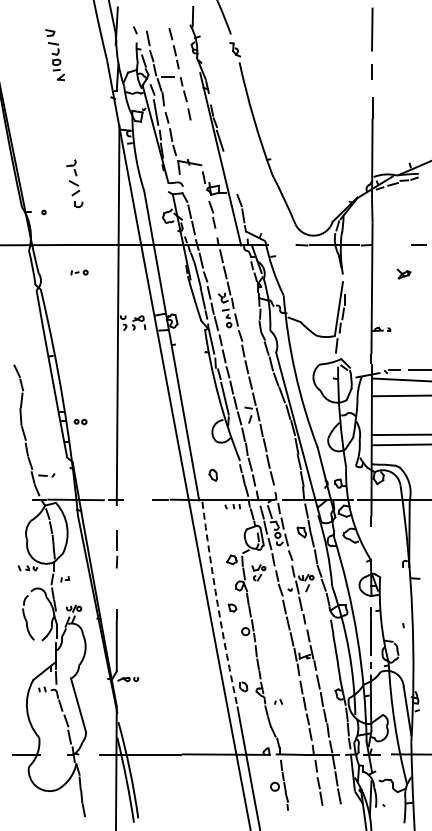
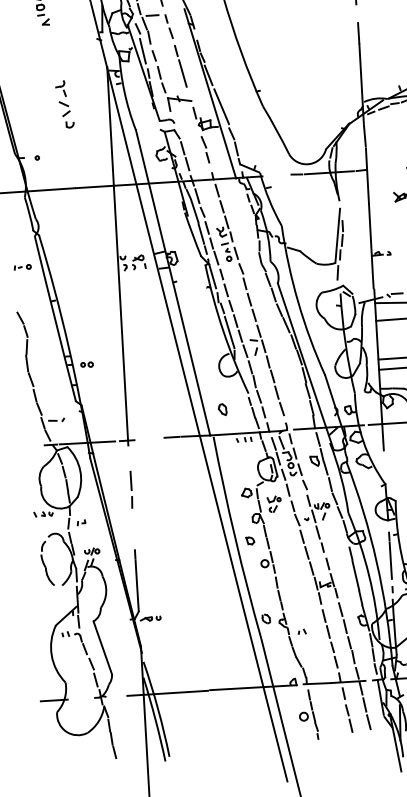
line: (194, 136) -> (182, 72), added
line: (231, 172) -> (221, 106), added
part: (74, 183) -> (64, 104), moved
part: (79, 272) -> (22, 267), moved
arc: (217, 604) -> (235, 538), dashed -> solid

